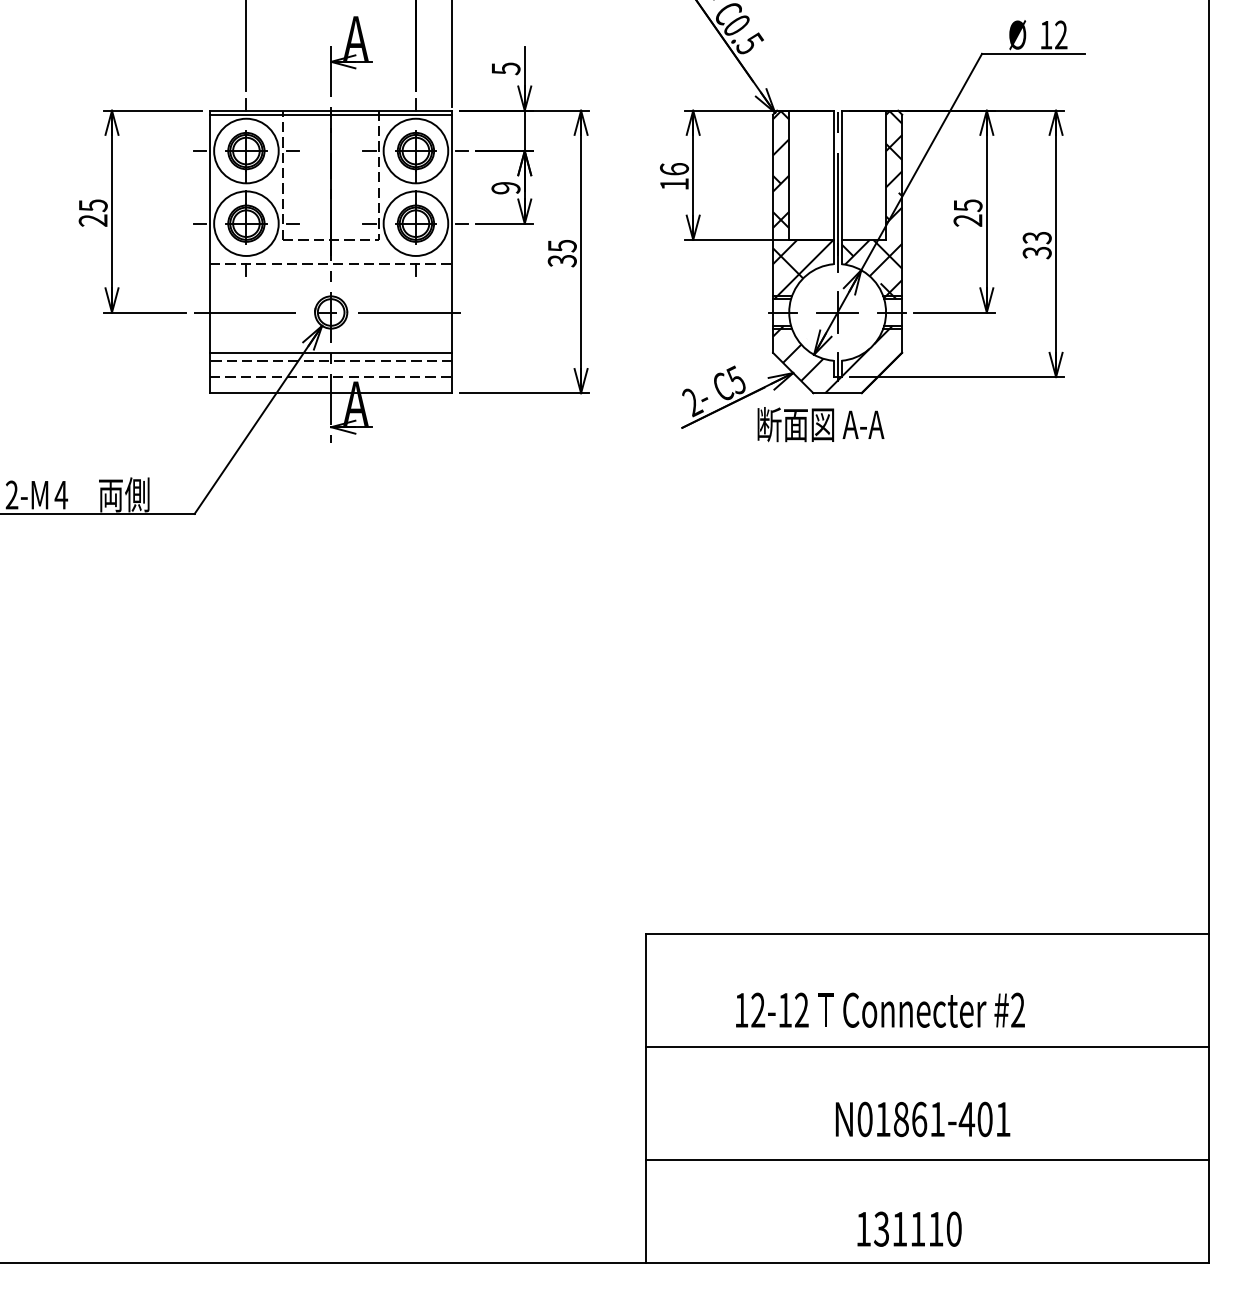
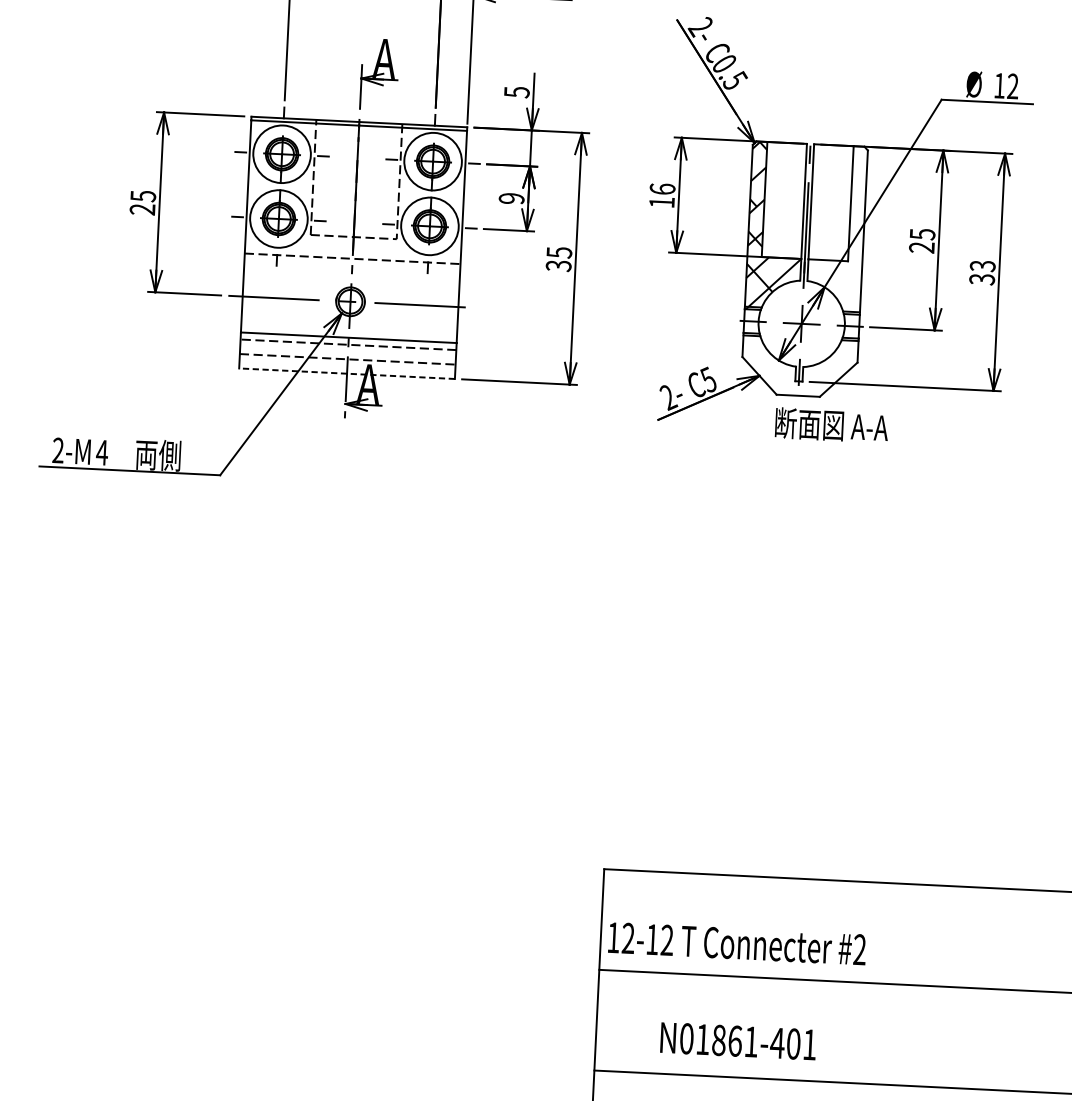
hatch: (871, 204) -> (836, 229), removed
hatch: (837, 359) -> (799, 365), removed
line: (330, 393) -> (346, 373), solid -> dashed
text: (820, 424) -> (831, 425), moved
text: (880, 1009) -> (737, 943), moved
text: (922, 1119) -> (737, 1041), moved

